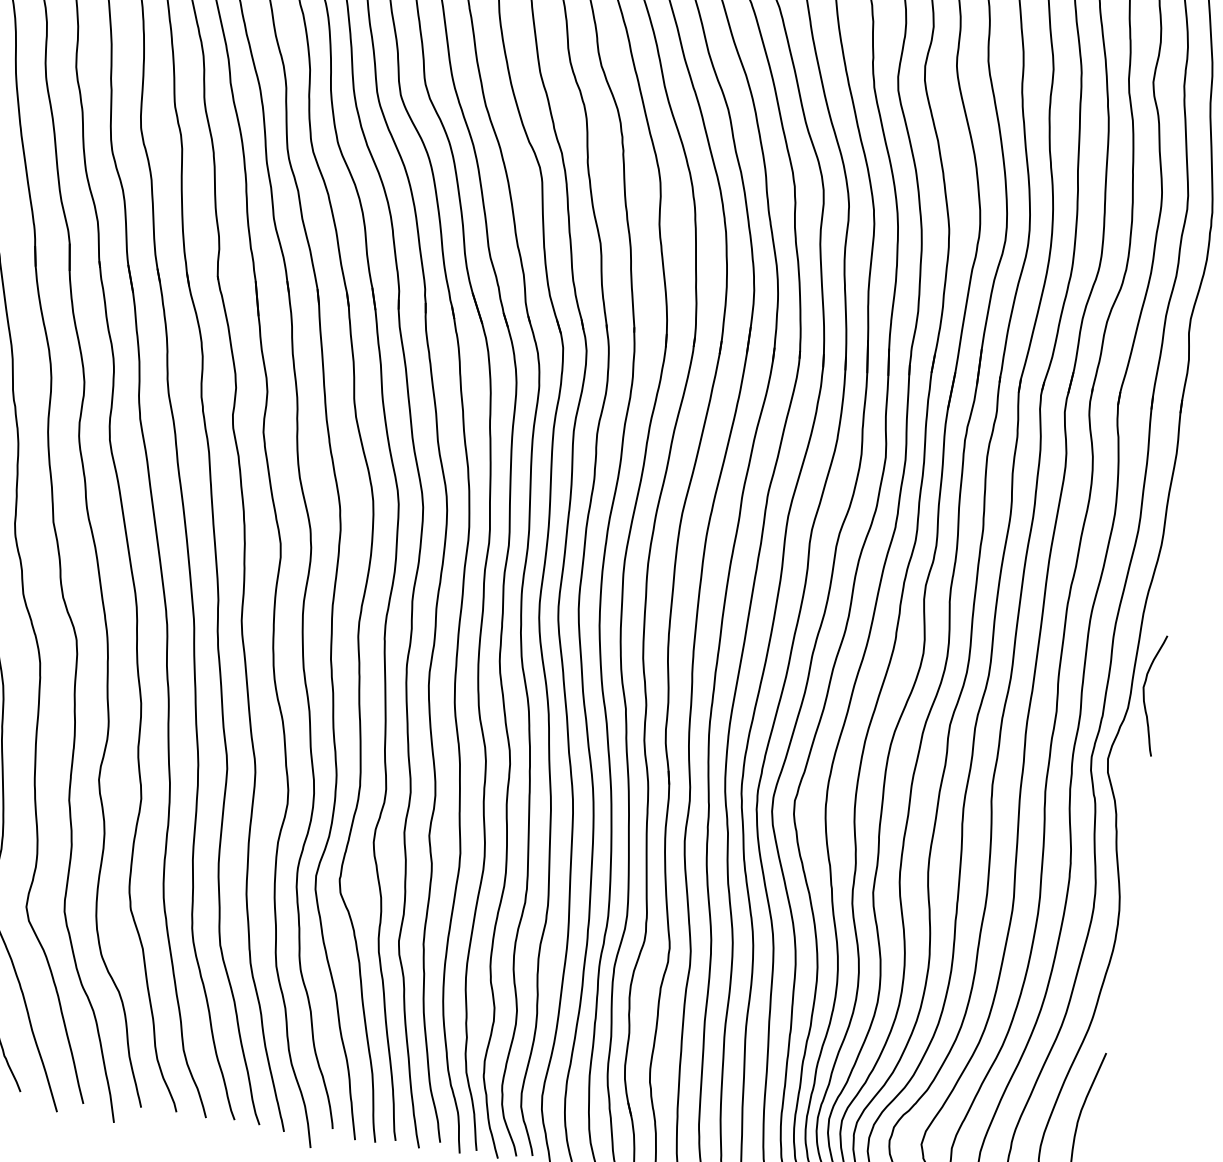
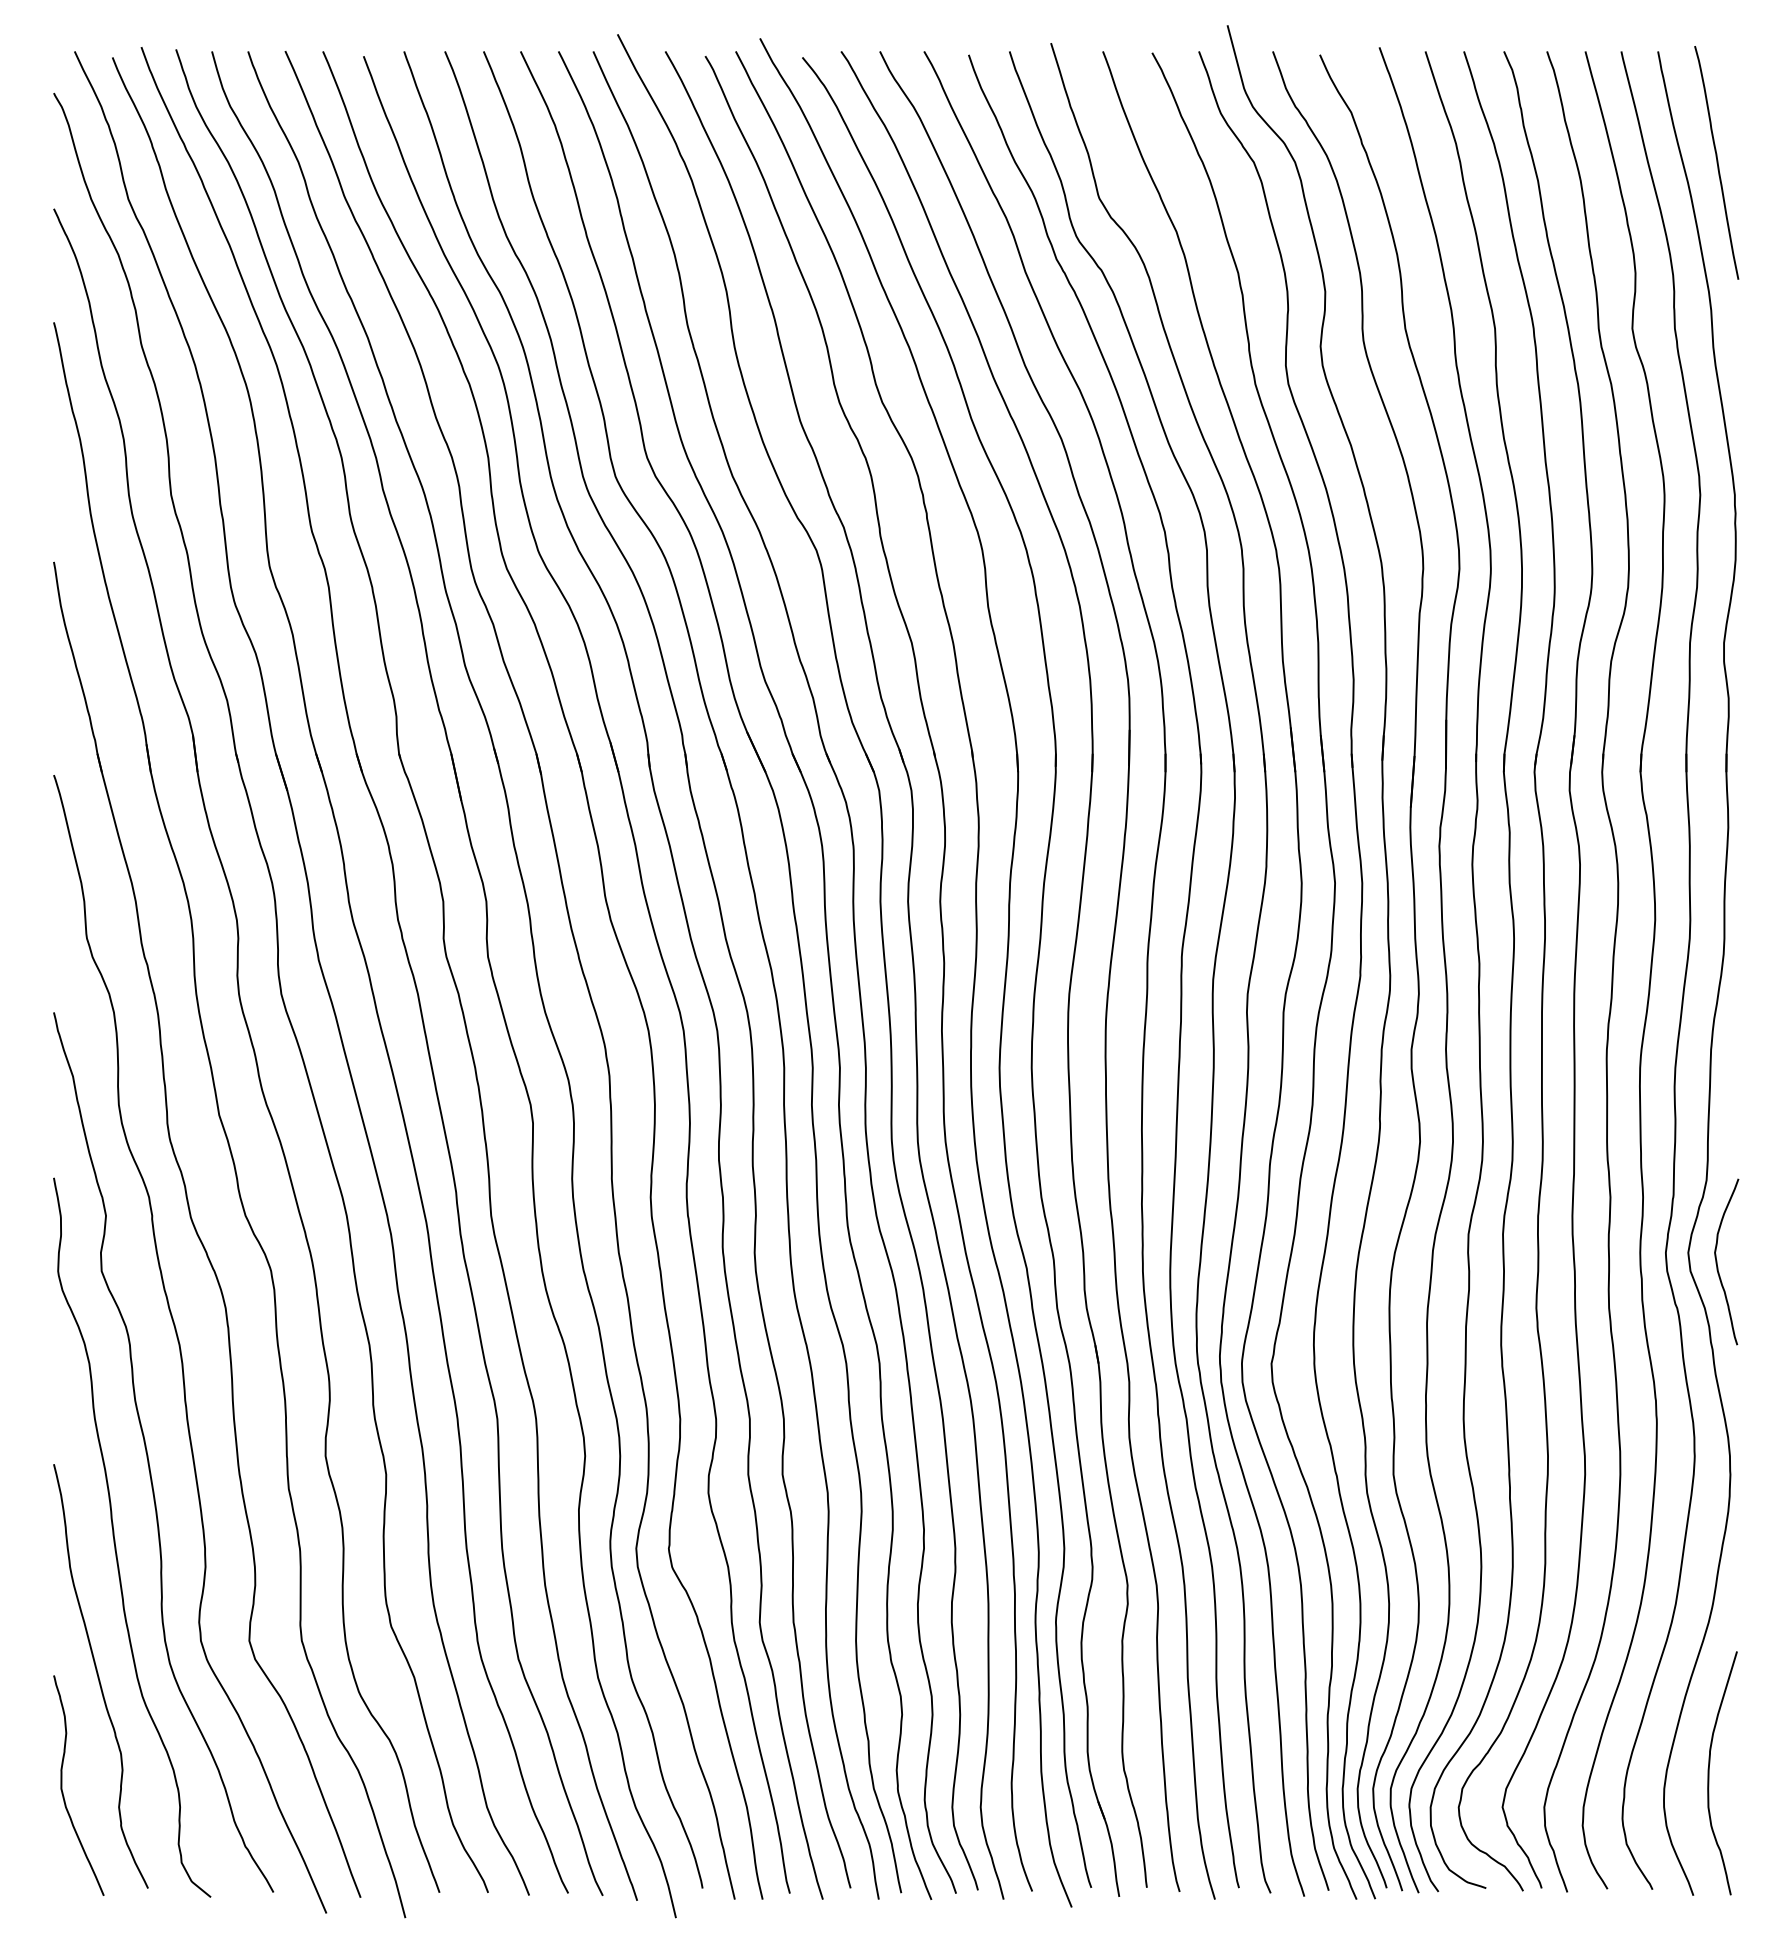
curve: (1144, 693) -> (1717, 1261), moved

